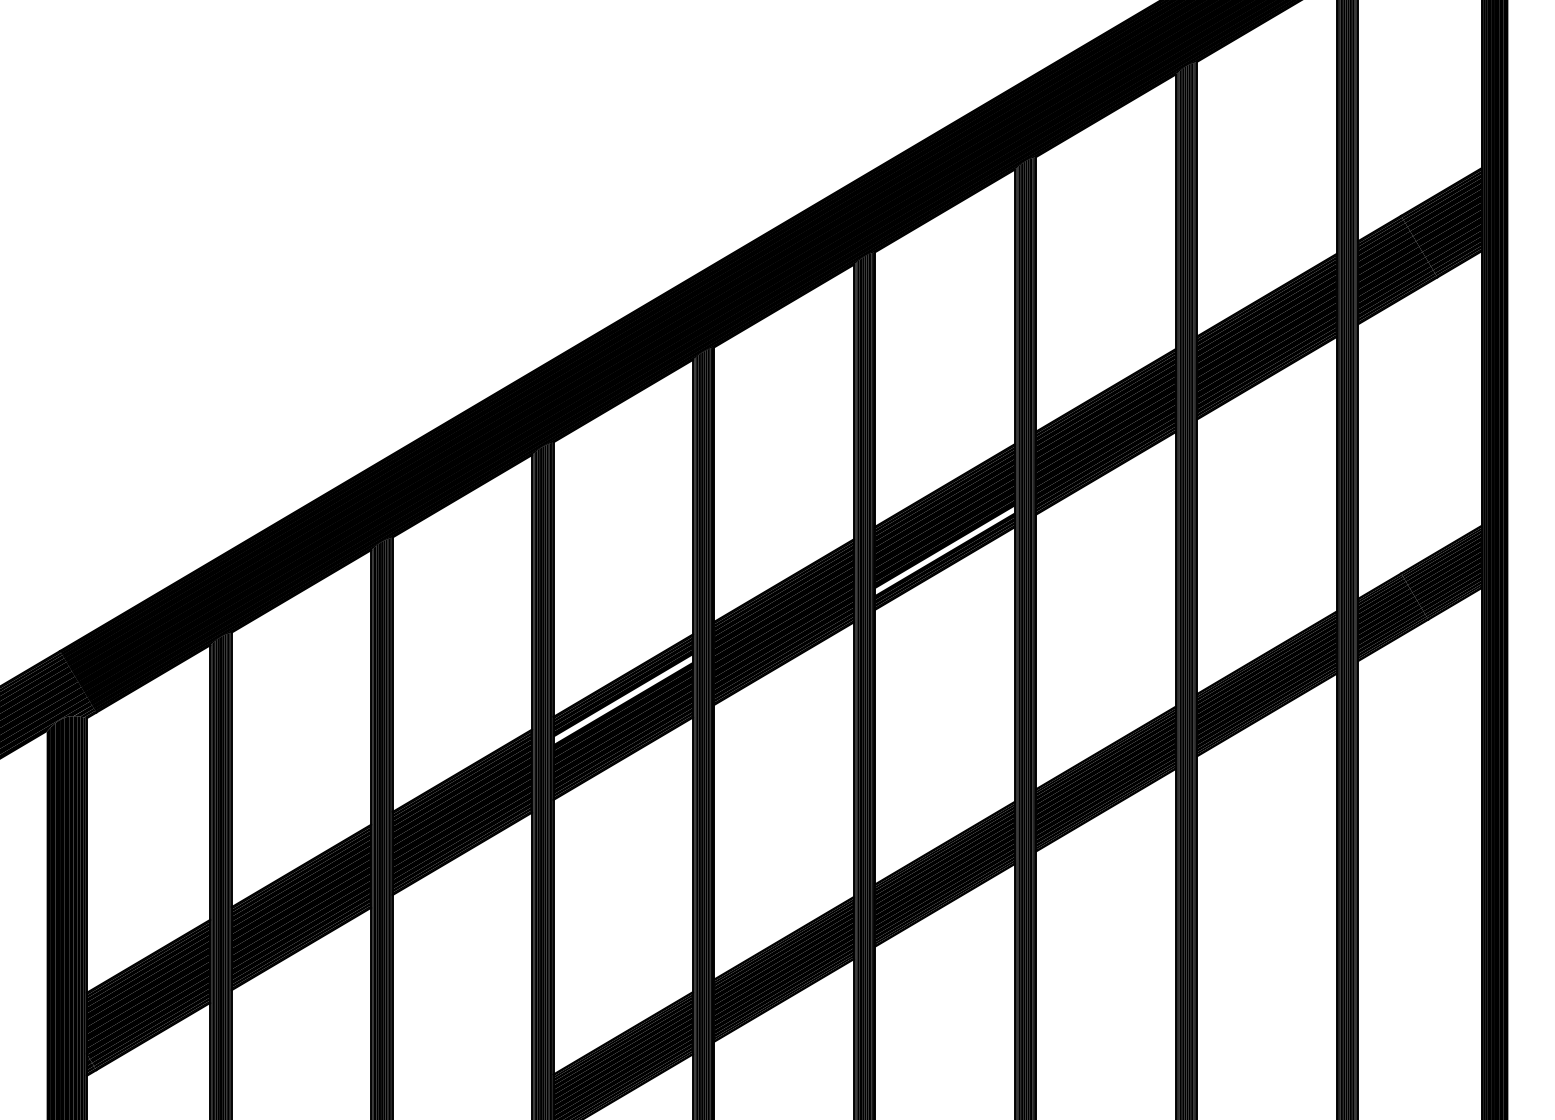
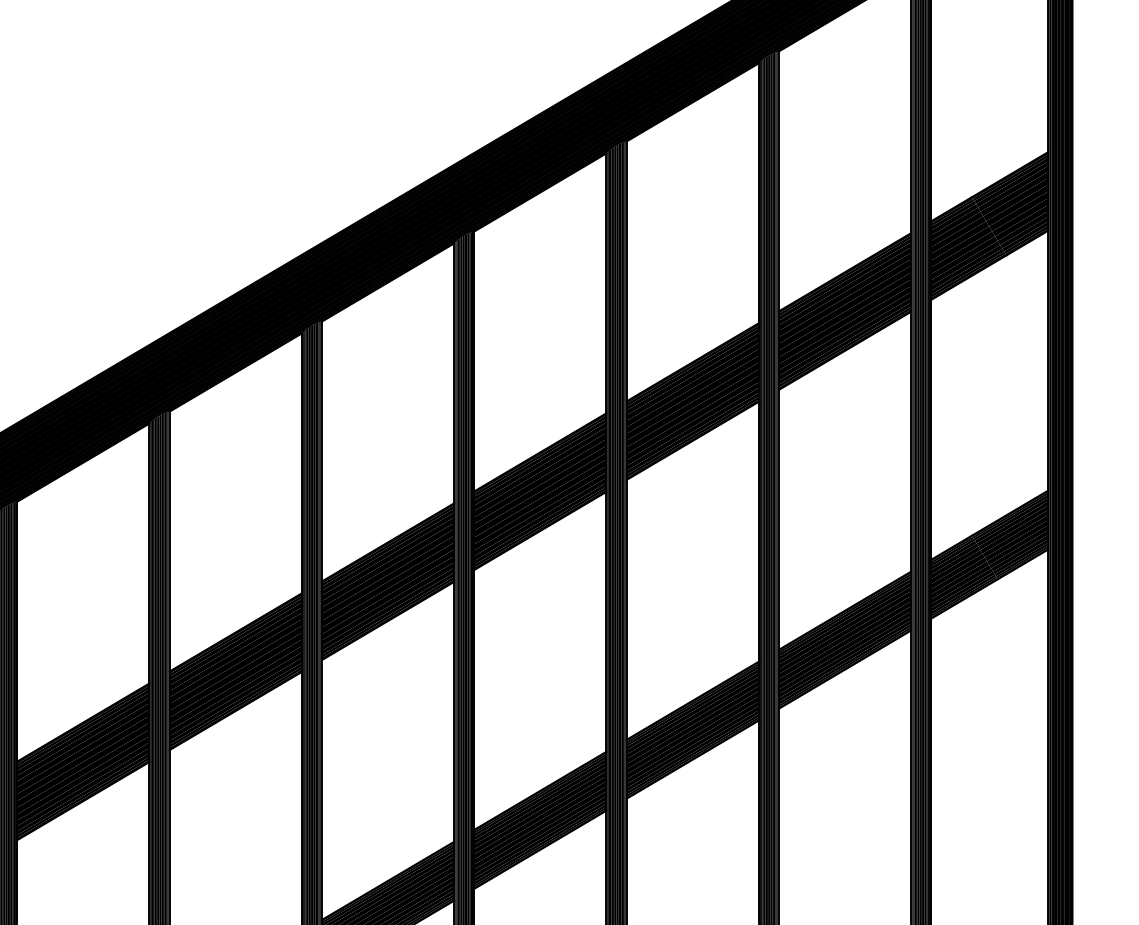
fill: (944, 550) -> (539, 513), added
fill: (623, 699) -> (235, 654), added

